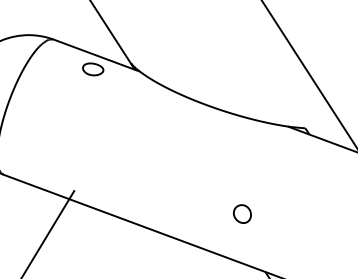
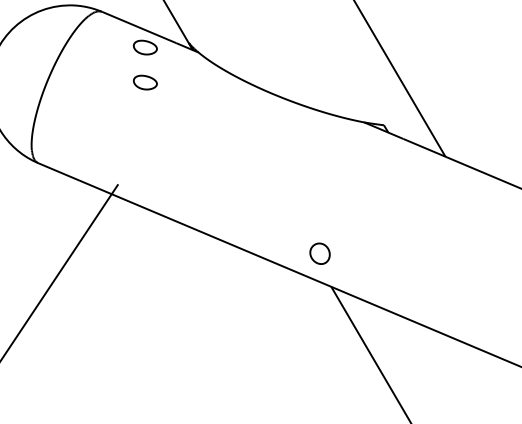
part: (94, 99) -> (145, 82), added
part: (241, 213) -> (319, 253), moved

